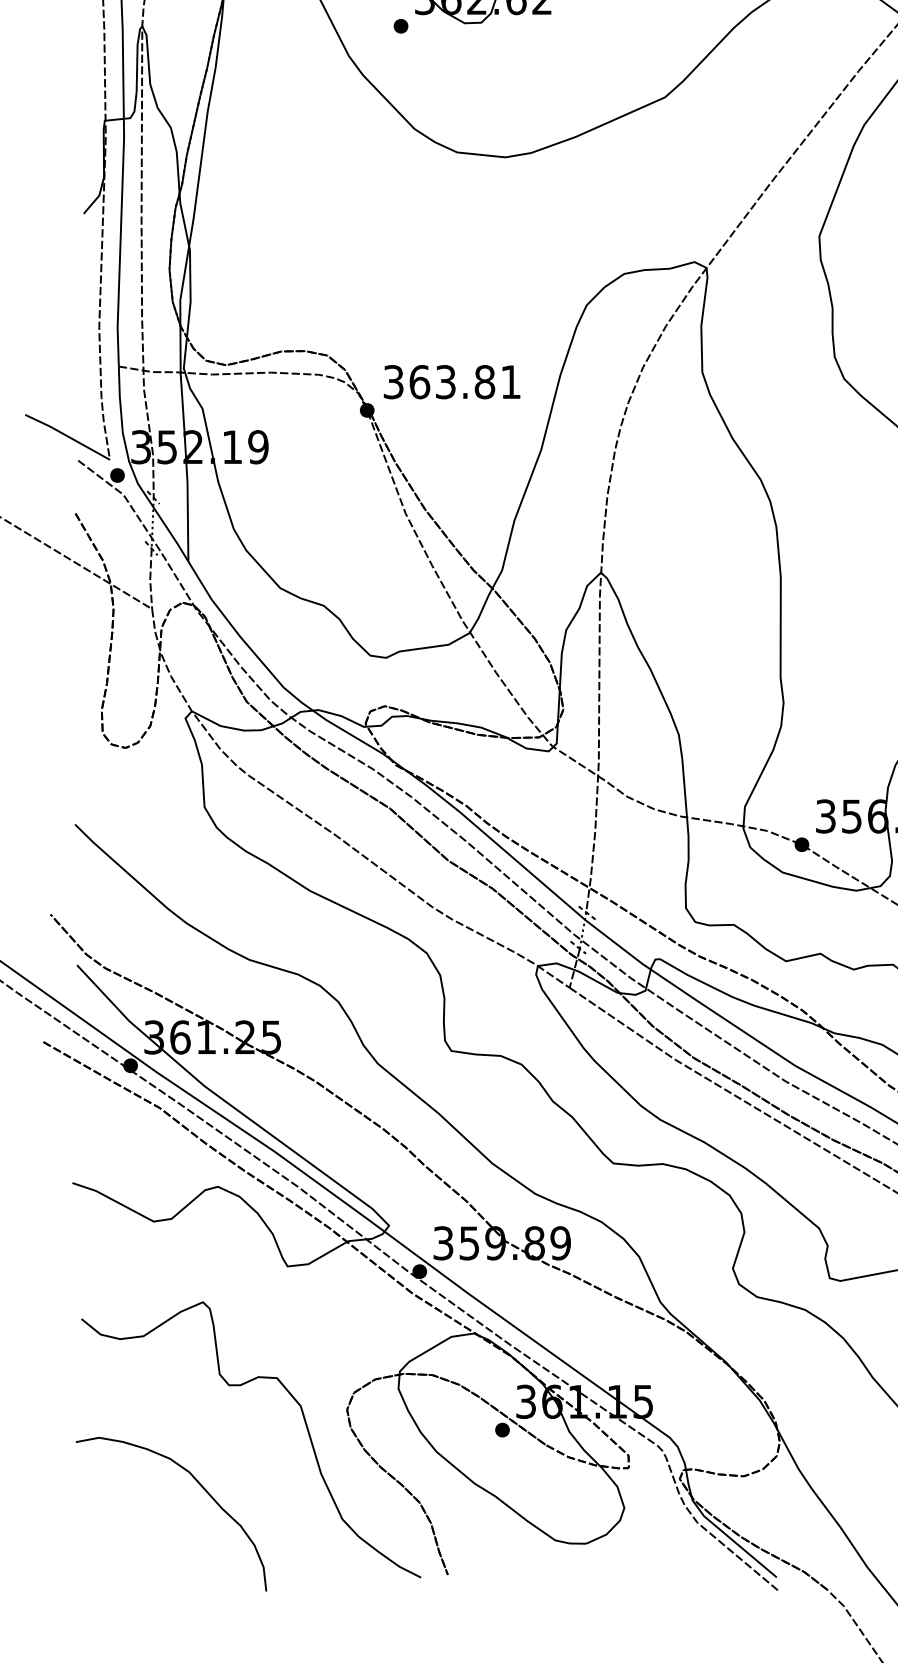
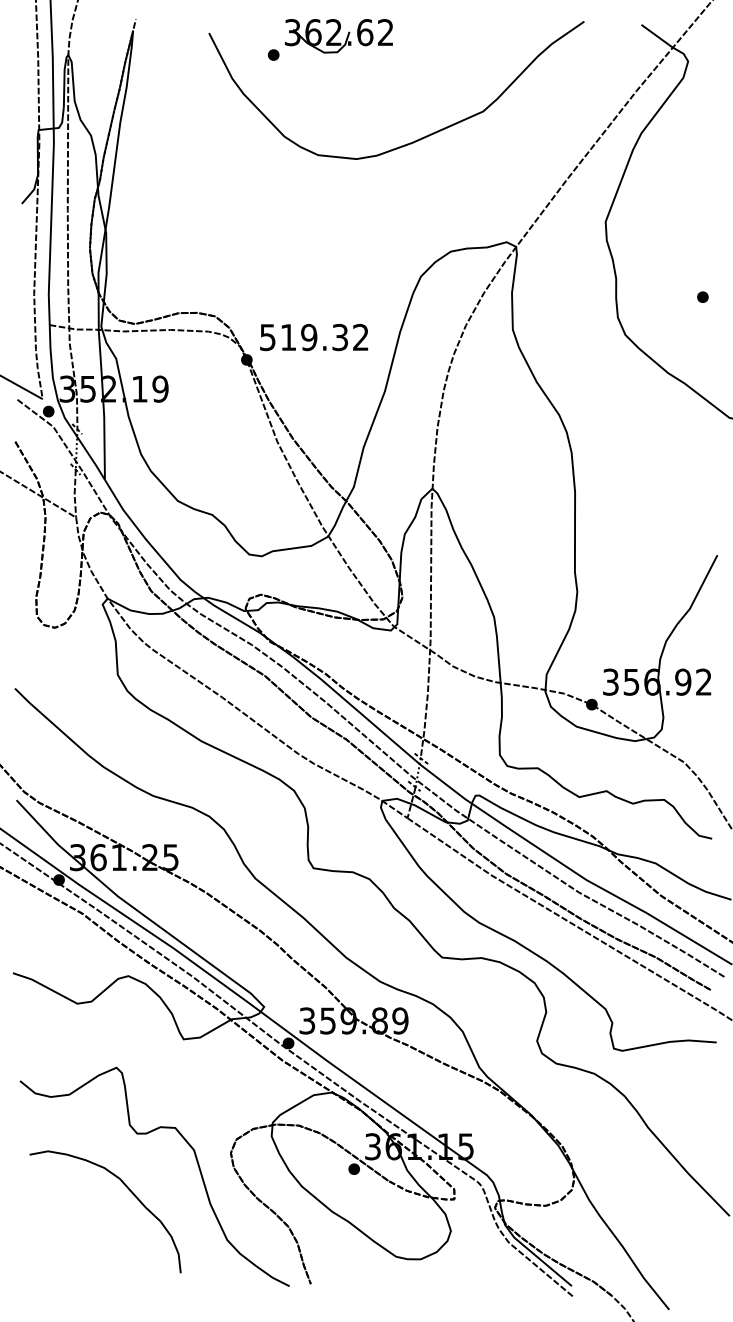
text: (452, 382) -> (314, 337), 363.81 -> 519.32
curve: (202, 1489) -> (130, 1192), moved

